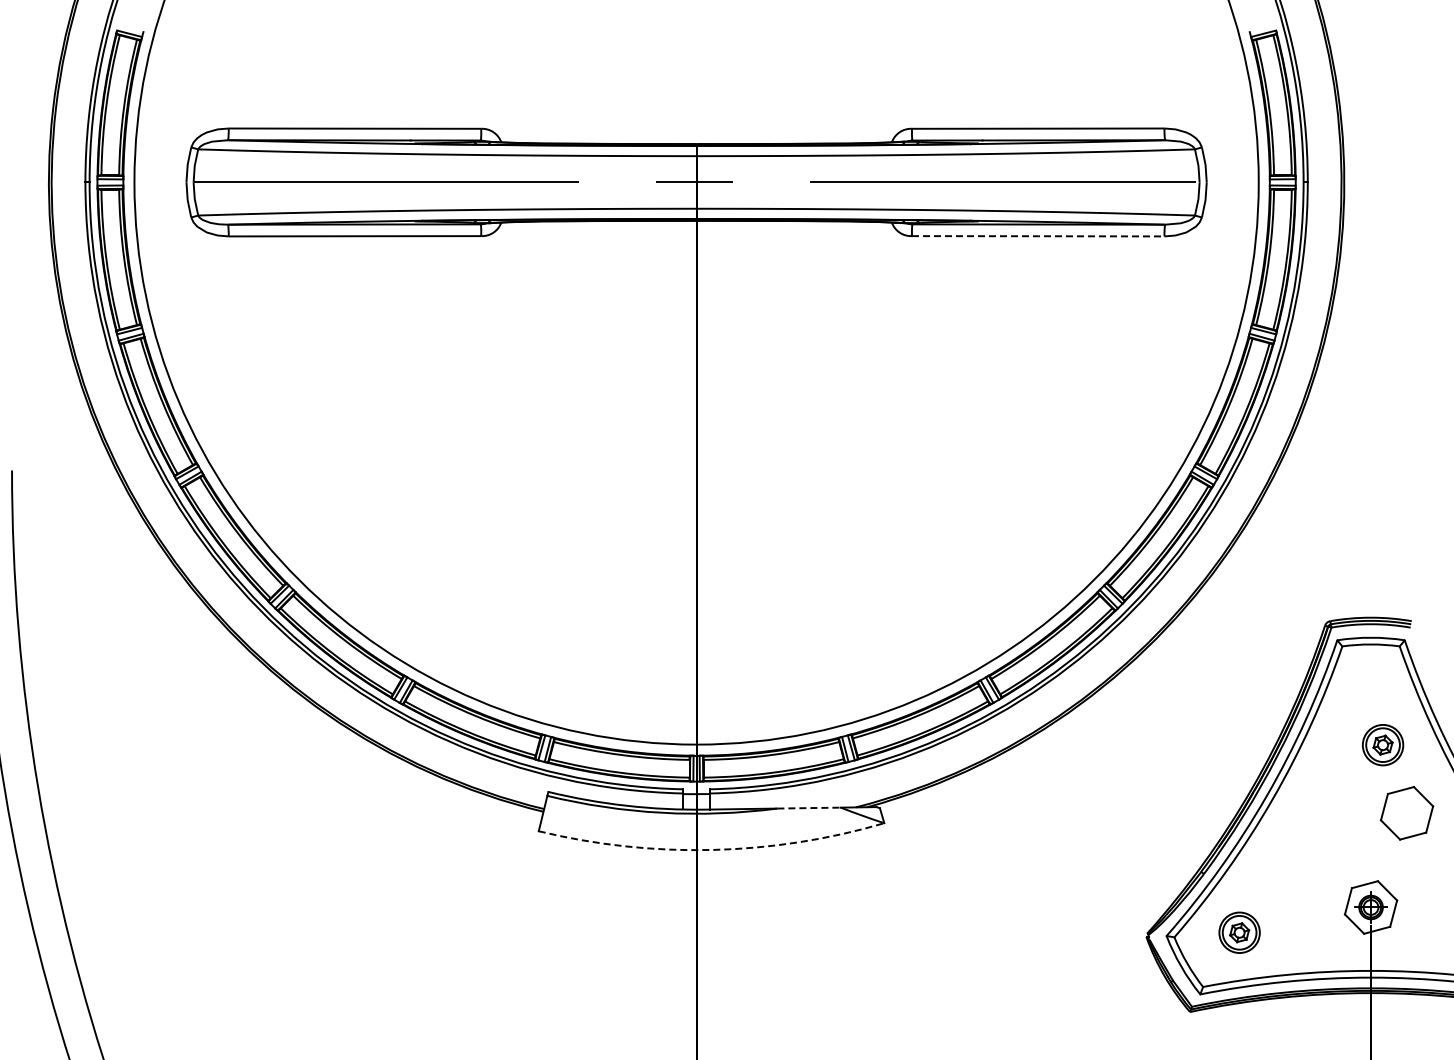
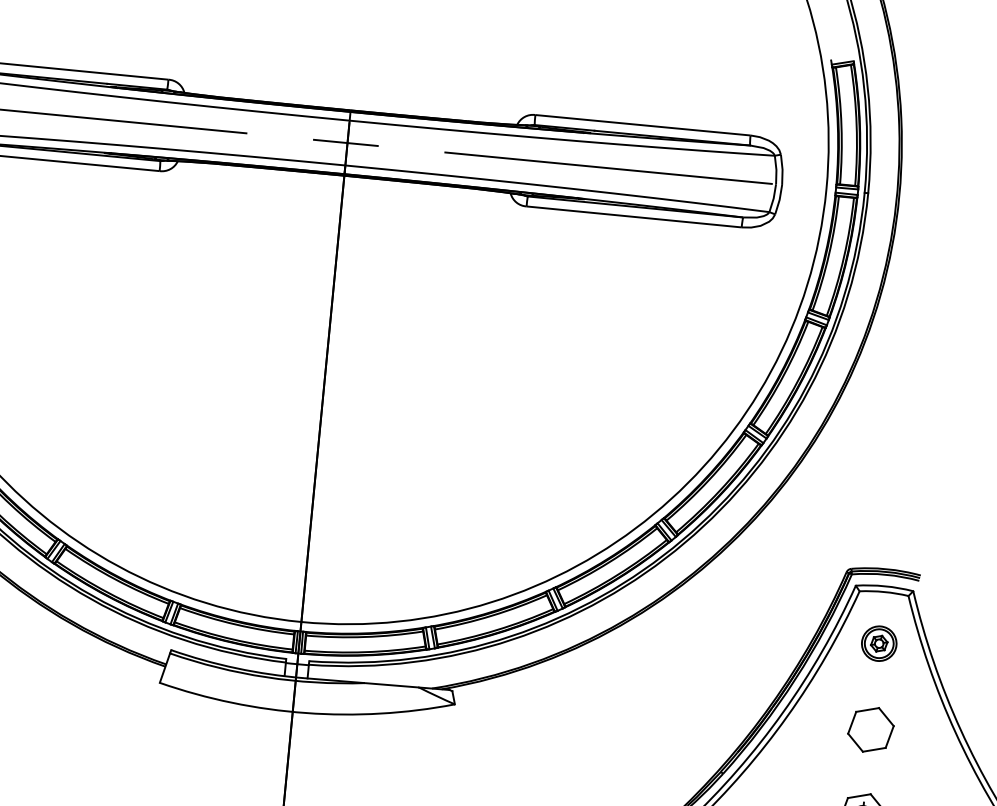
line: (1038, 236) -> (634, 217), dashed -> solid
part: (1383, 745) -> (879, 644), moved
line: (809, 808) -> (392, 685), dashed -> solid
part: (1406, 813) -> (870, 730), moved
arc: (712, 849) -> (306, 712), dashed -> solid

